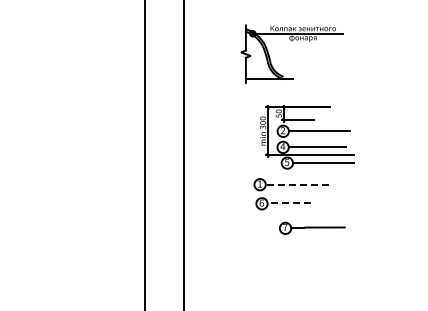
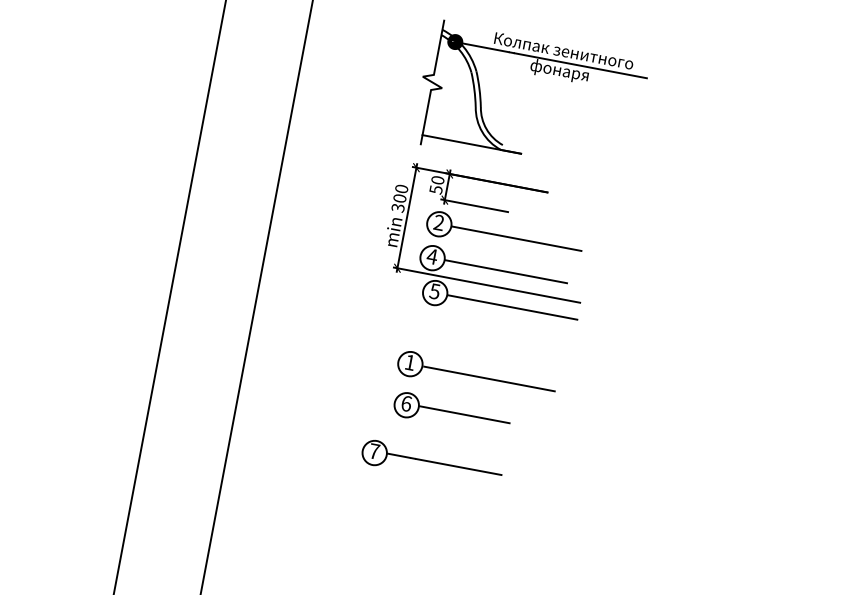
part: (306, 137) -> (485, 246), moved
line: (297, 184) -> (489, 378), dashed -> solid
line: (289, 203) -> (464, 415), dashed -> solid
part: (312, 227) -> (432, 461), moved

